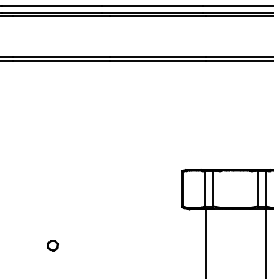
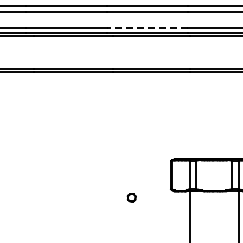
line: (151, 5) -> (146, 27), solid -> dashed
part: (52, 245) -> (131, 197), moved

